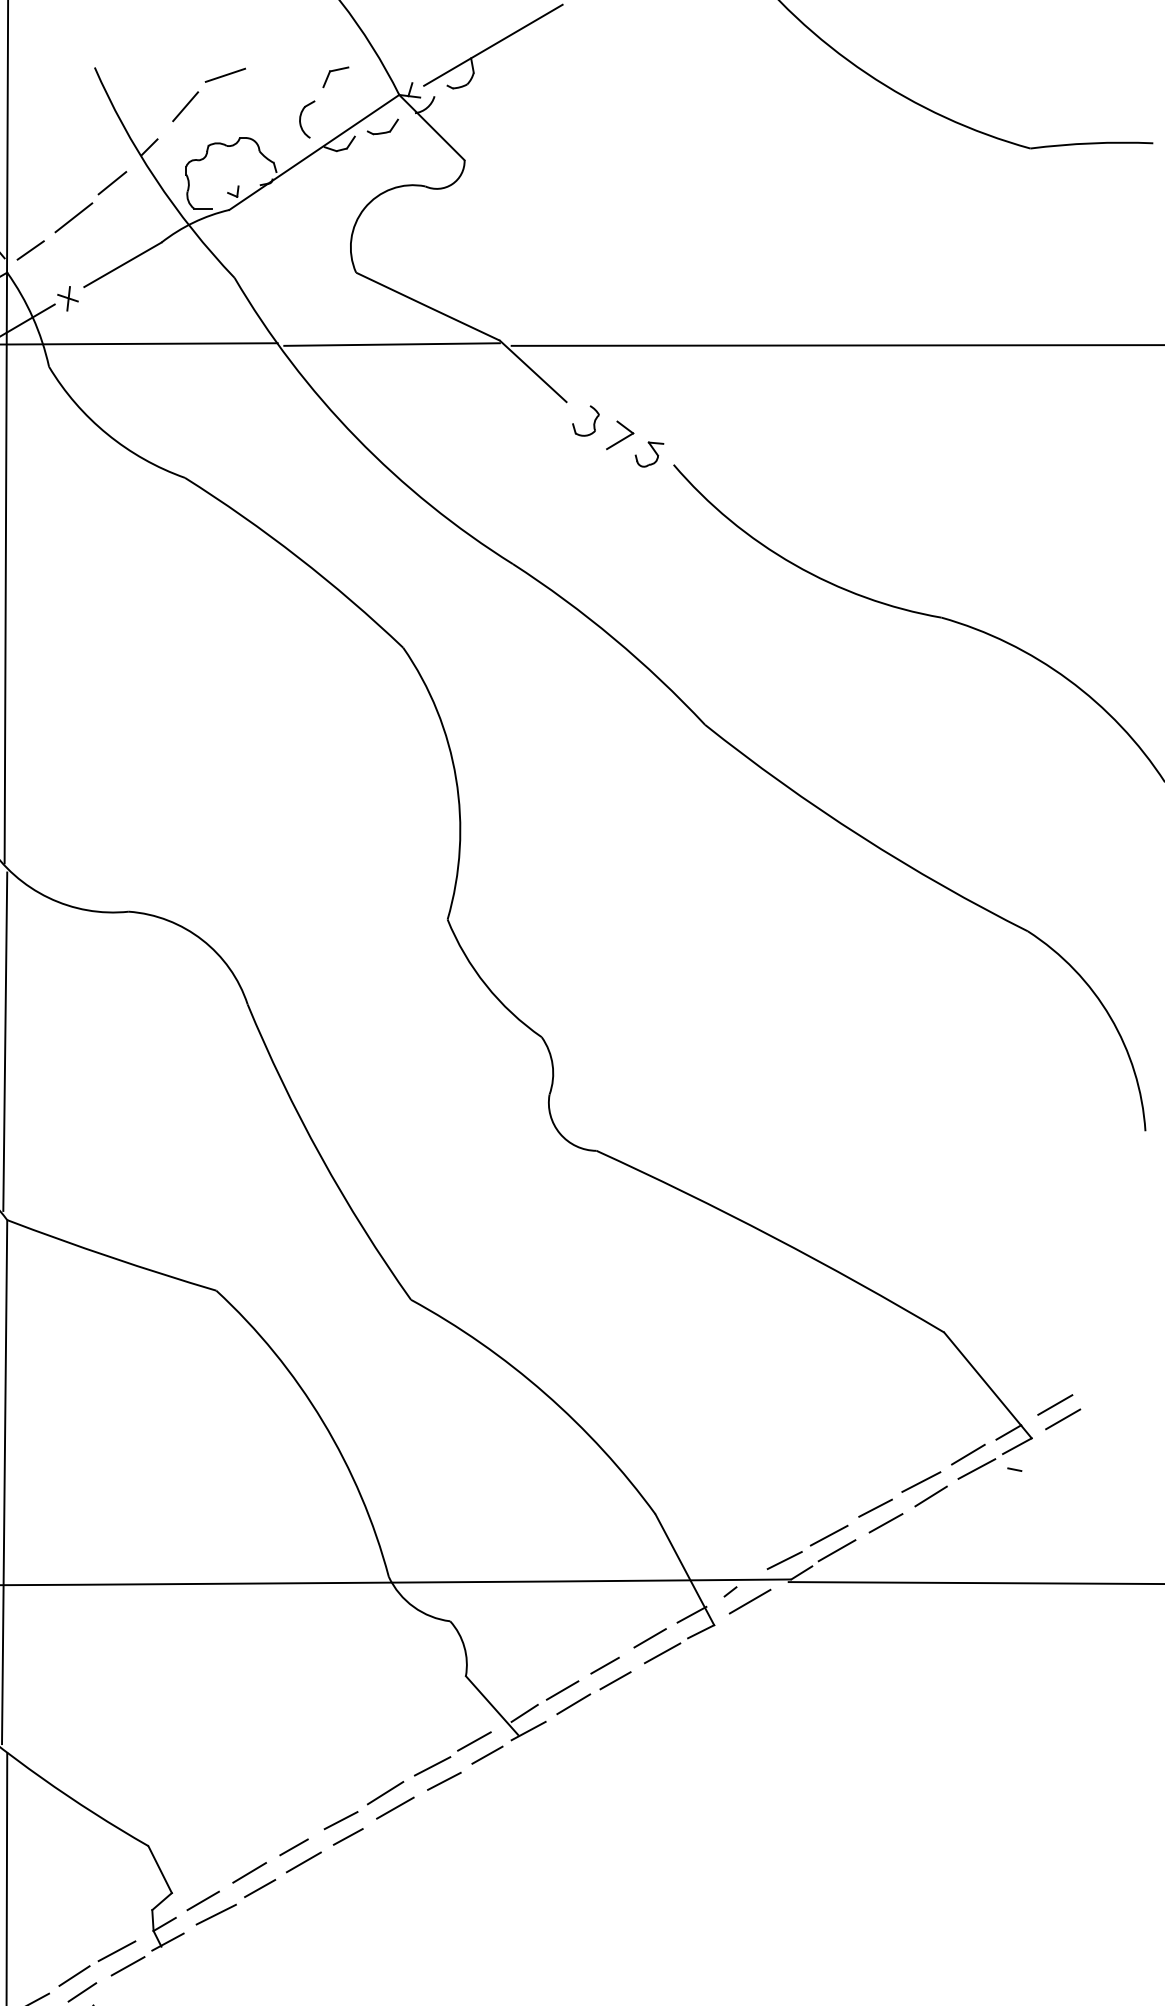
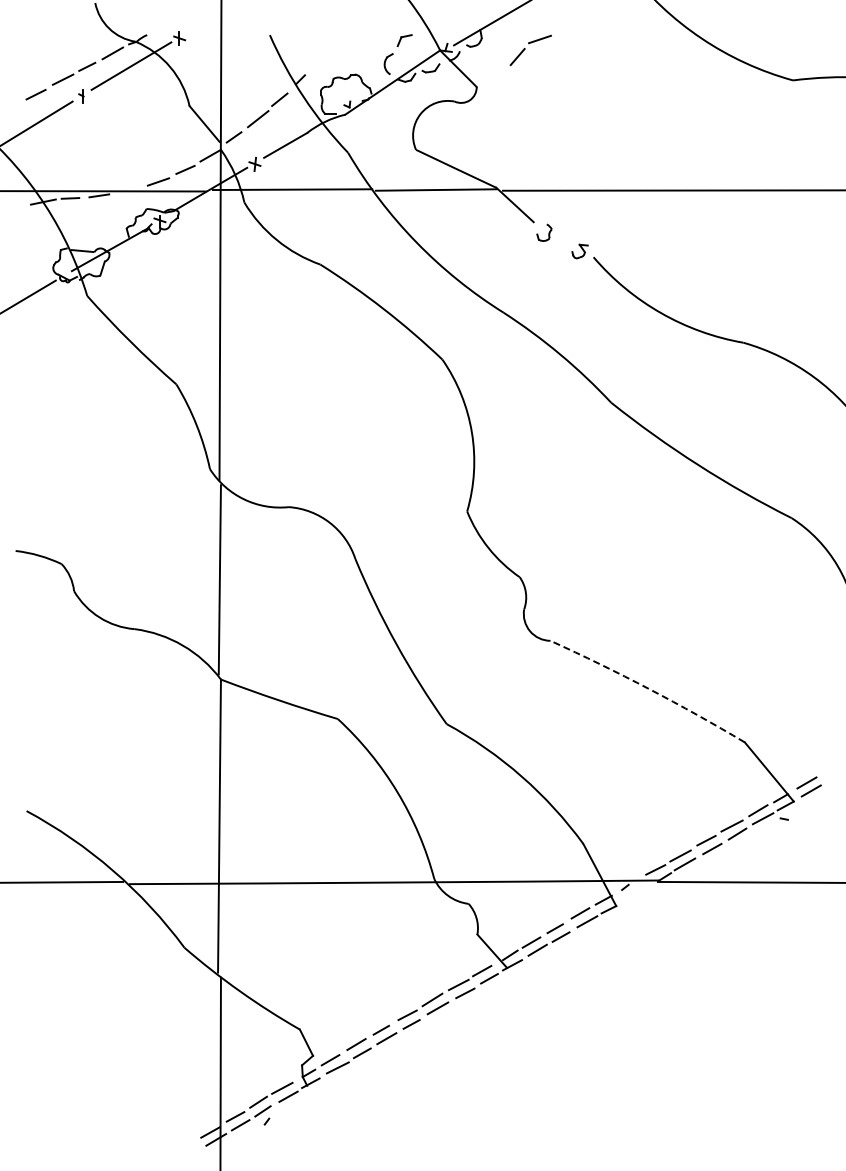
part: (208, 95) -> (530, 50), moved
part: (619, 434) -> (563, 240), removed
arc: (773, 1236) -> (649, 688), solid -> dashed
line: (750, 1600) -> (636, 892), removed

